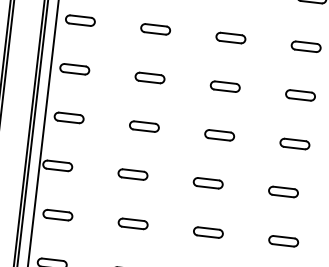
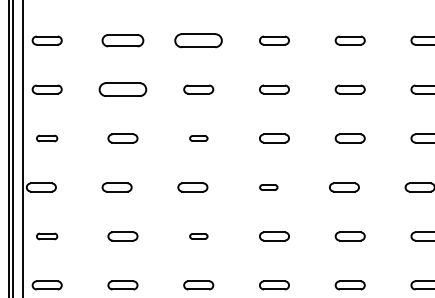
part: (155, 29) -> (122, 40), size x1.4
part: (230, 37) -> (198, 40), size x1.6
part: (149, 77) -> (122, 89), size x1.6
part: (68, 117) -> (46, 138), size x0.7
part: (219, 135) -> (198, 138), size x0.6
part: (283, 191) -> (268, 187), size x0.6
part: (57, 215) -> (46, 236), size x0.7
part: (208, 232) -> (198, 236), size x0.6

